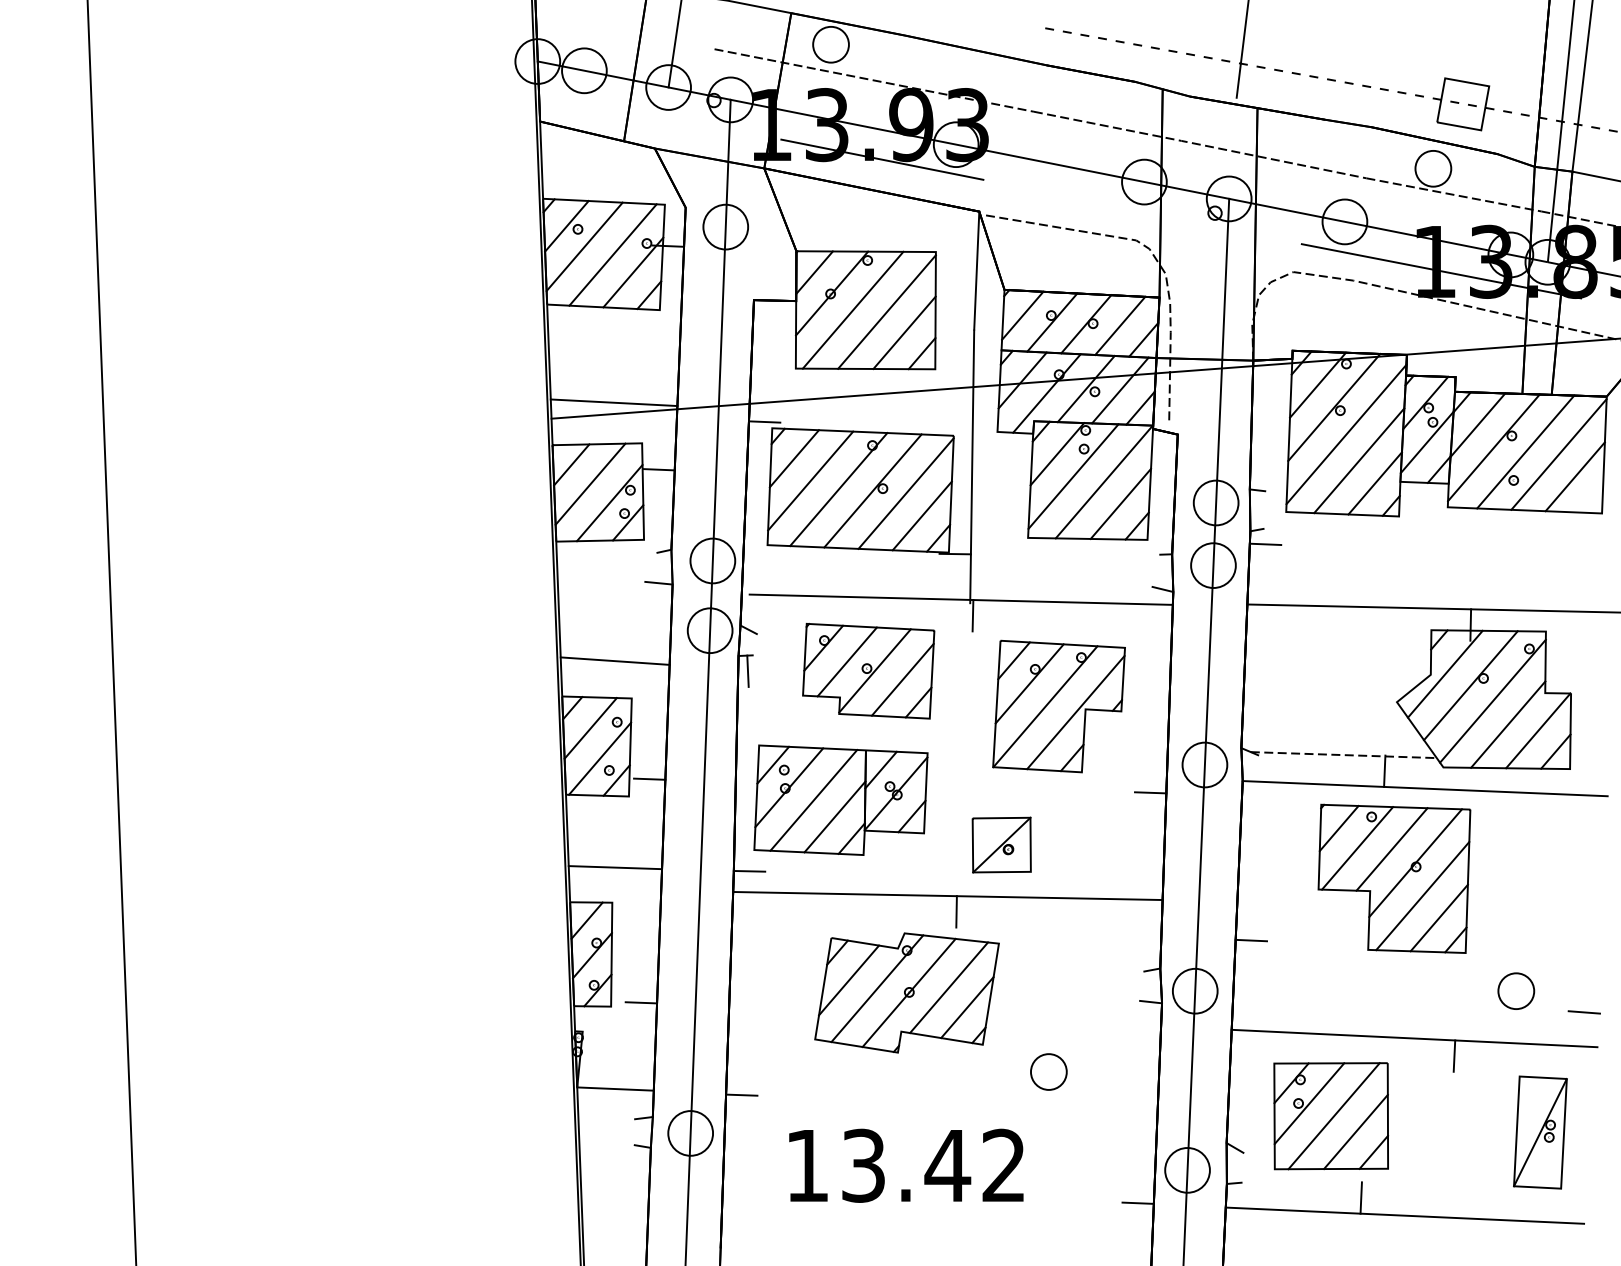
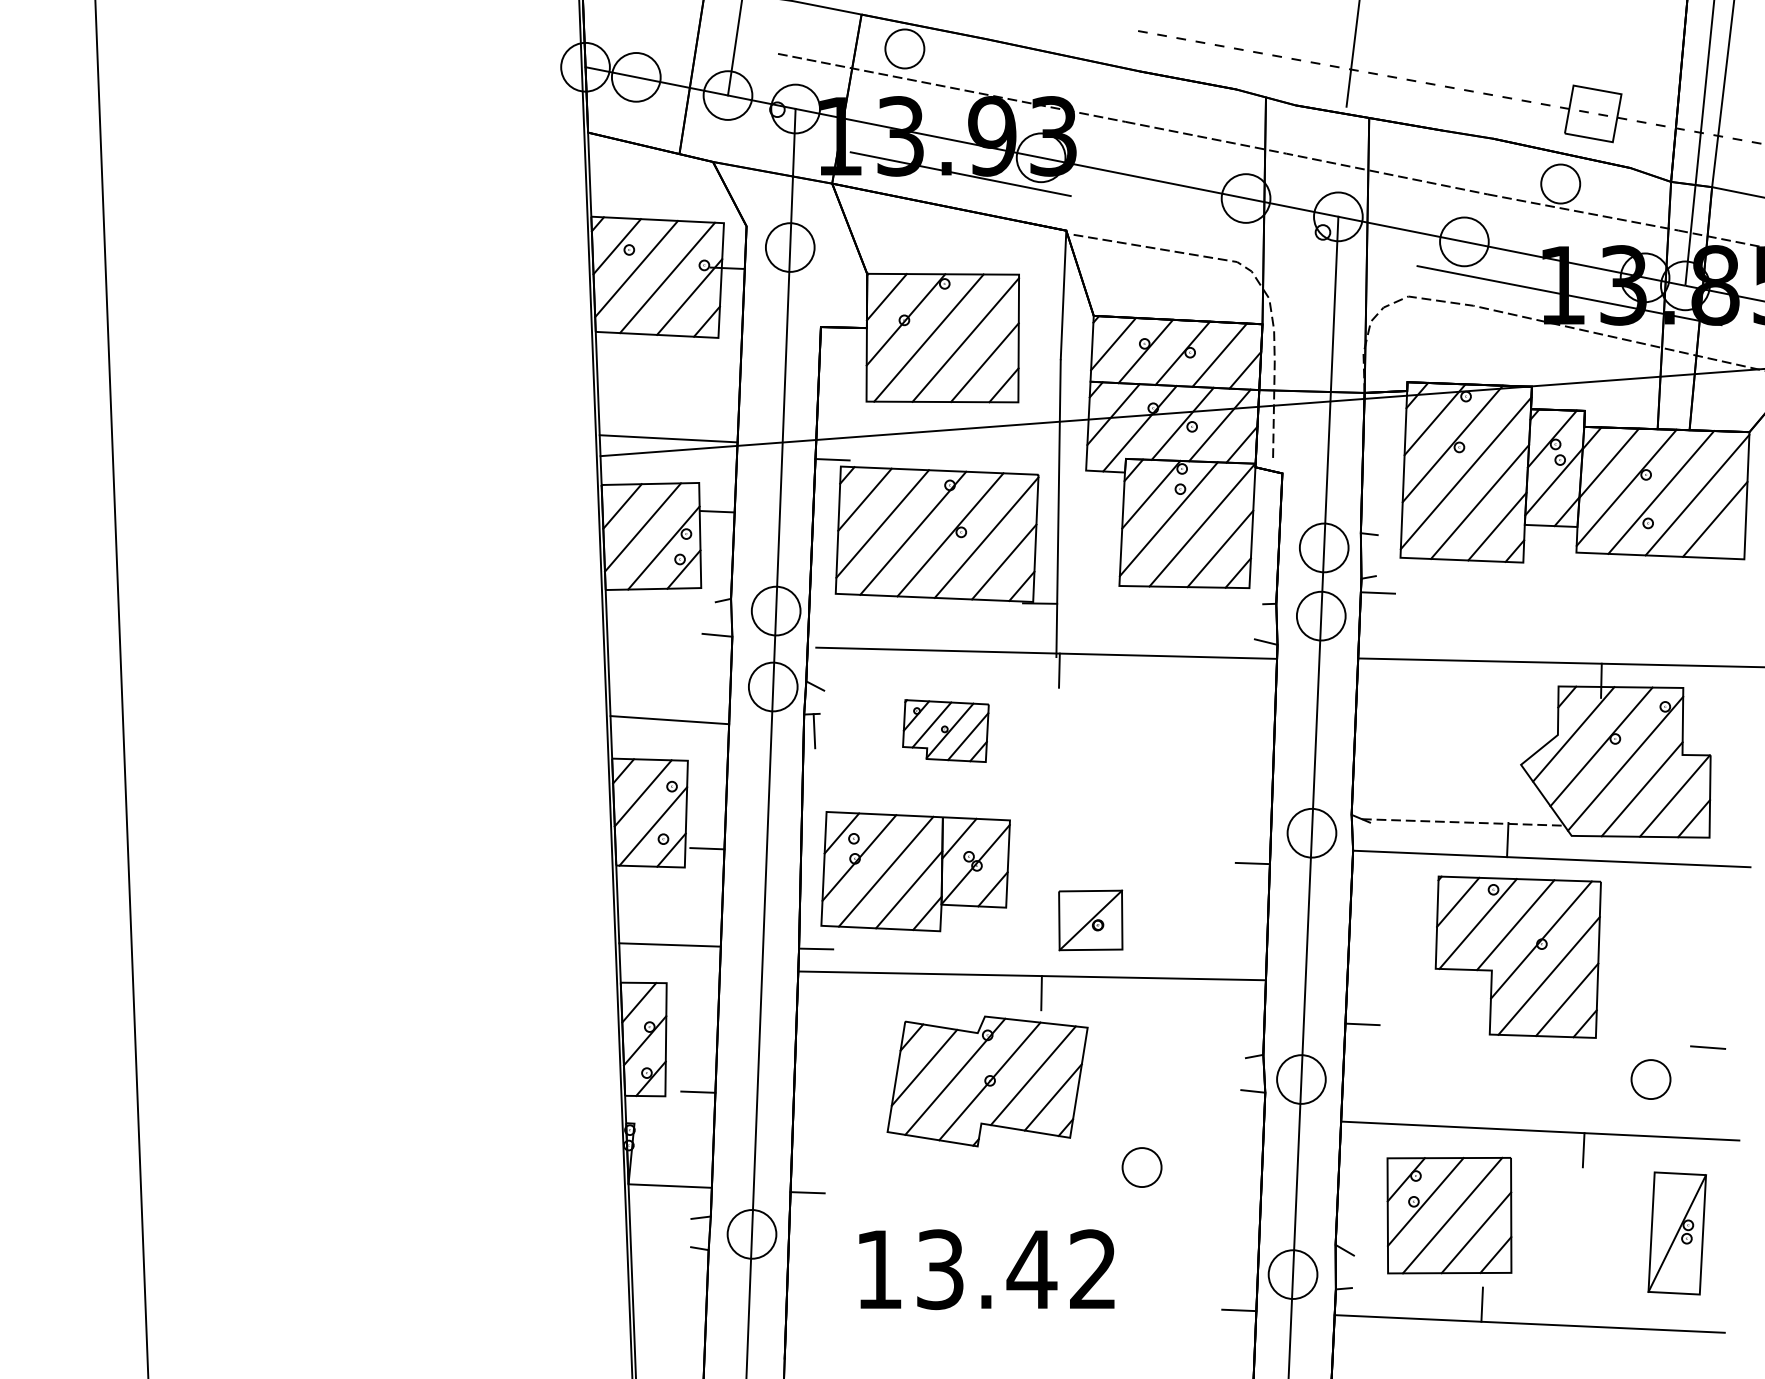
part: (868, 670) -> (945, 730), size x0.6
part: (1058, 706) -> (1152, 769), removed
line: (1584, 1012) -> (1708, 1047), moved

